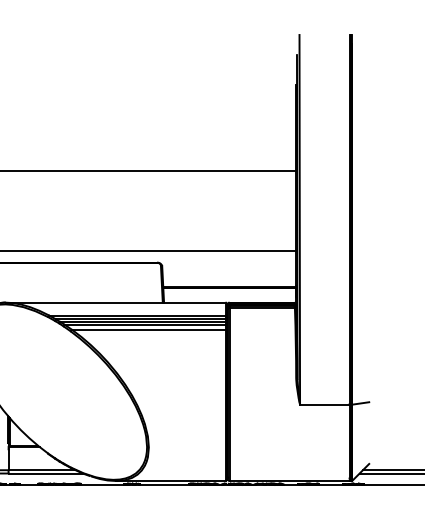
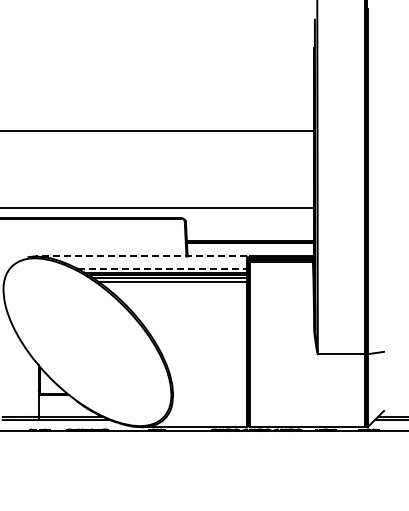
line: (114, 302) -> (140, 256), solid -> dashed
line: (137, 315) -> (162, 268), solid -> dashed

